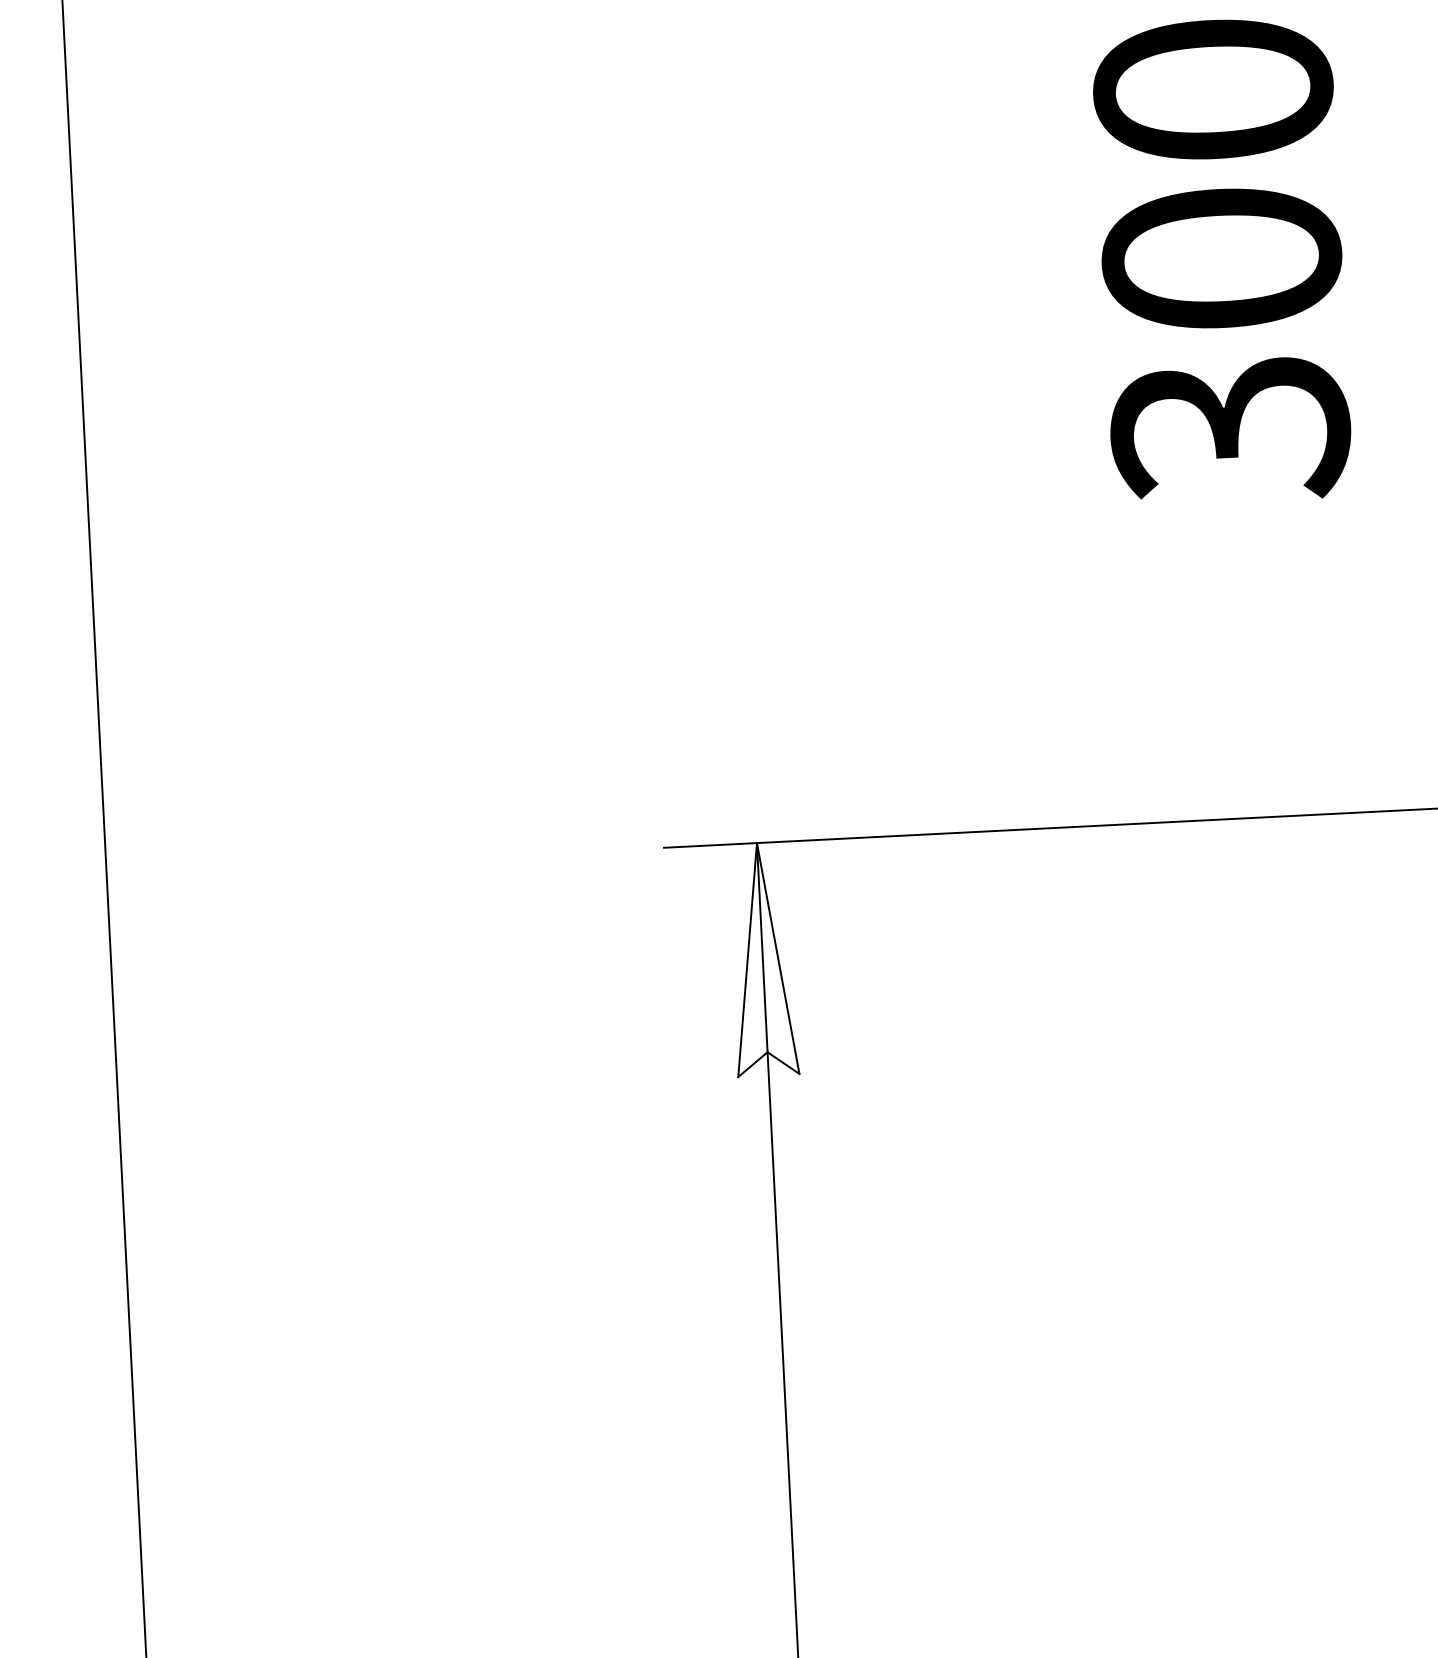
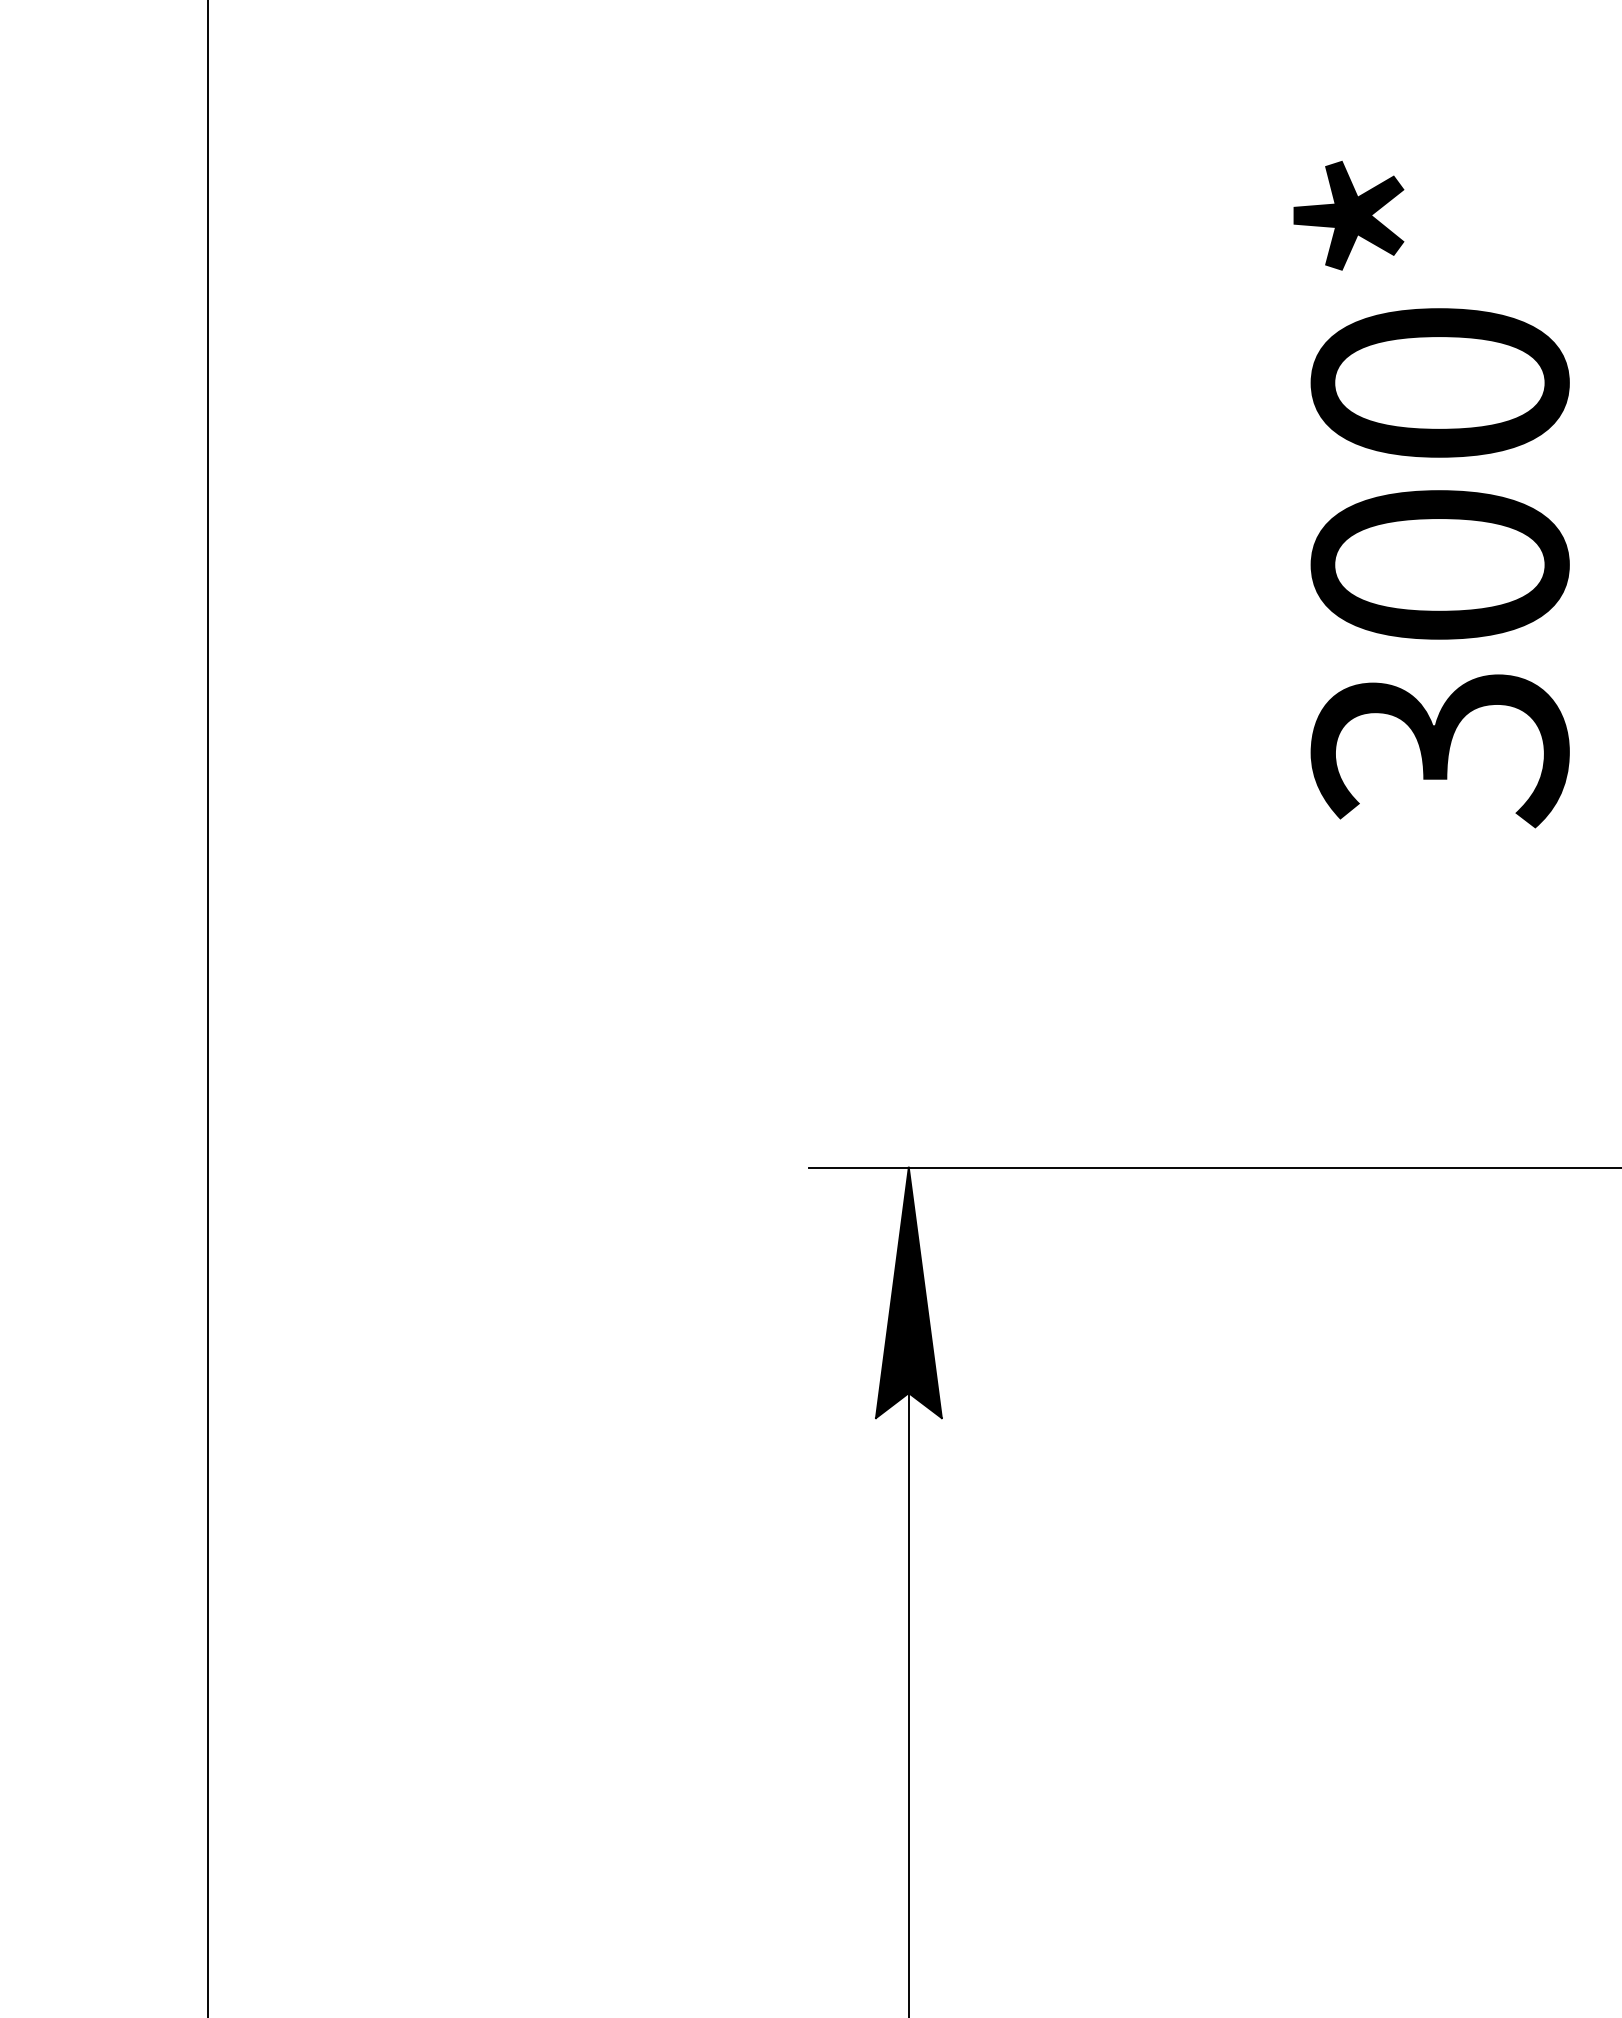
fill: (762, 958) -> (908, 1292), added

